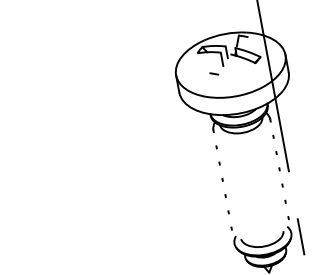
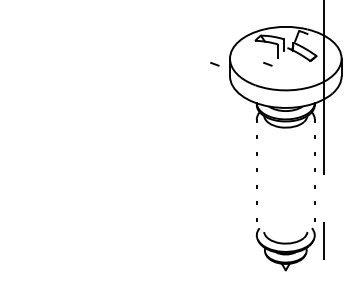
arc: (161, 83) -> (214, 64), added

